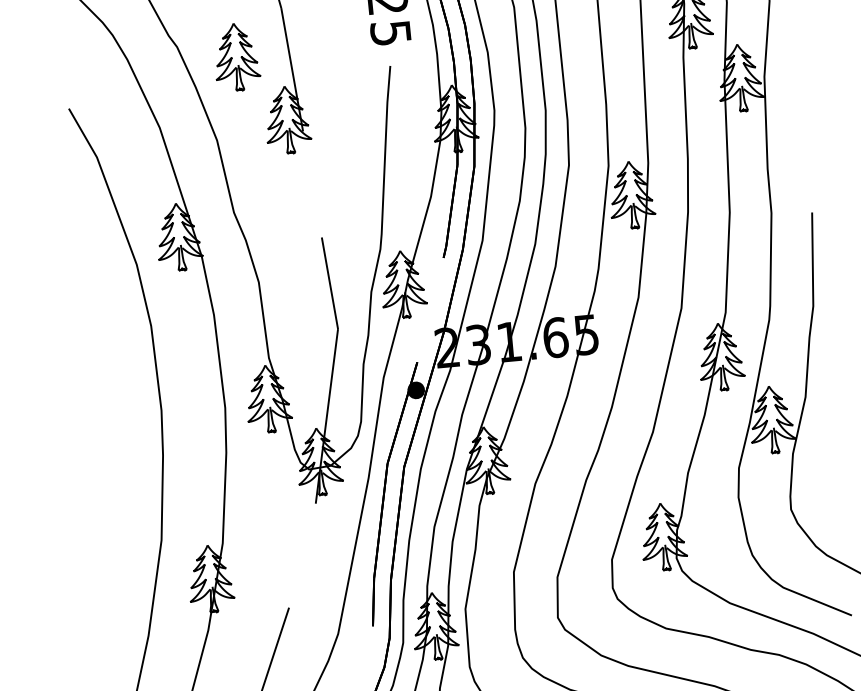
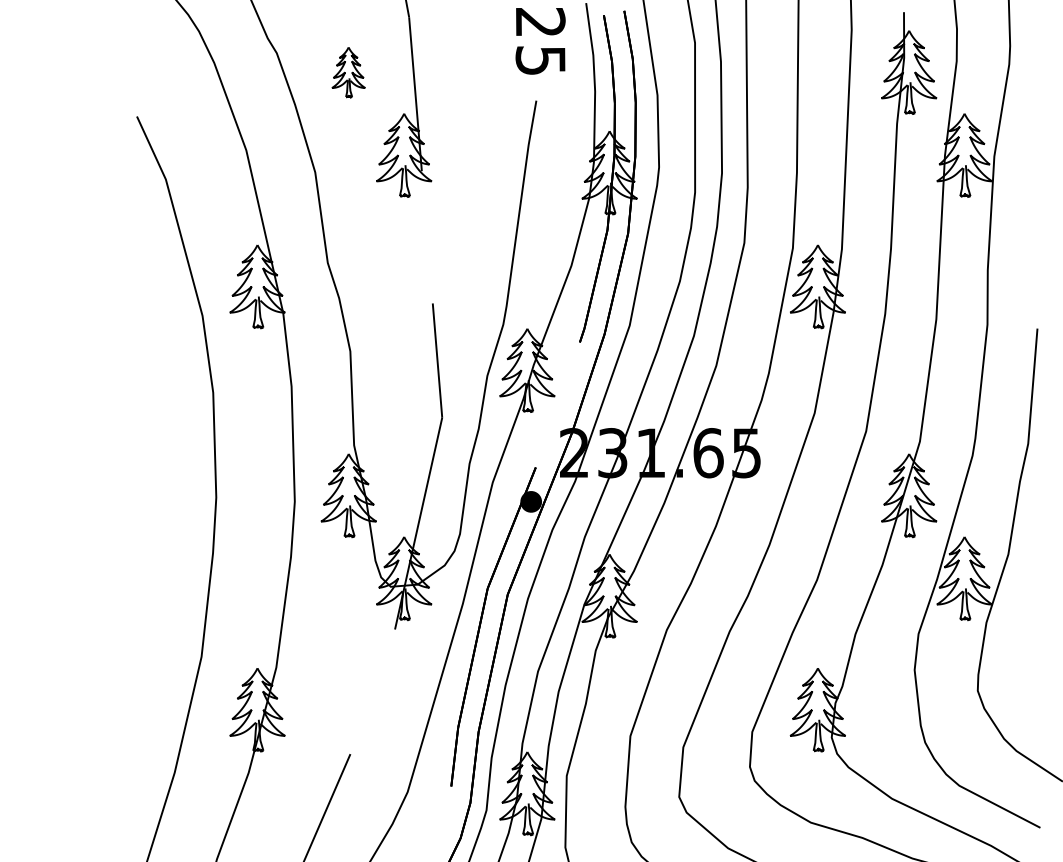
part: (236, 57) -> (348, 72), size x0.6

